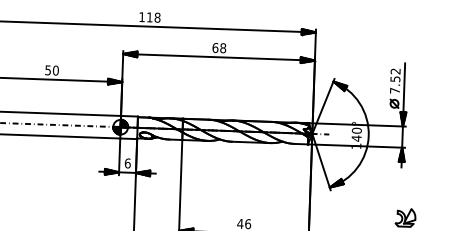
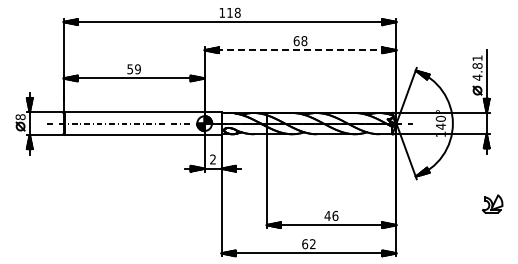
line: (218, 57) -> (300, 50), solid -> dashed
text: (55, 70) -> (137, 69), 50 -> 59
text: (395, 80) -> (477, 67), 7.52 -> 4.81
text: (128, 163) -> (213, 159), 6 -> 2

